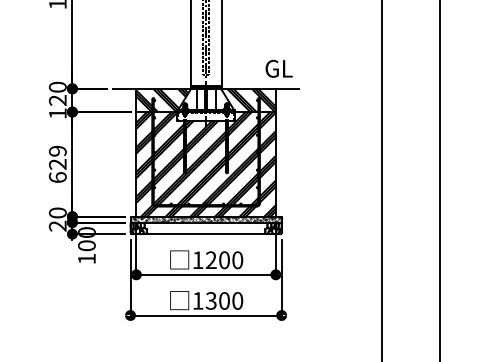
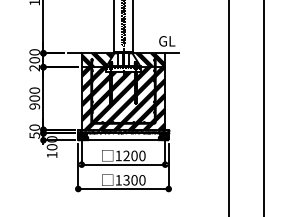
text: (57, 107) -> (34, 64), 120 -> 200
text: (57, 164) -> (34, 98), 629 -> 900
text: (57, 226) -> (34, 135), 20 -> 50

